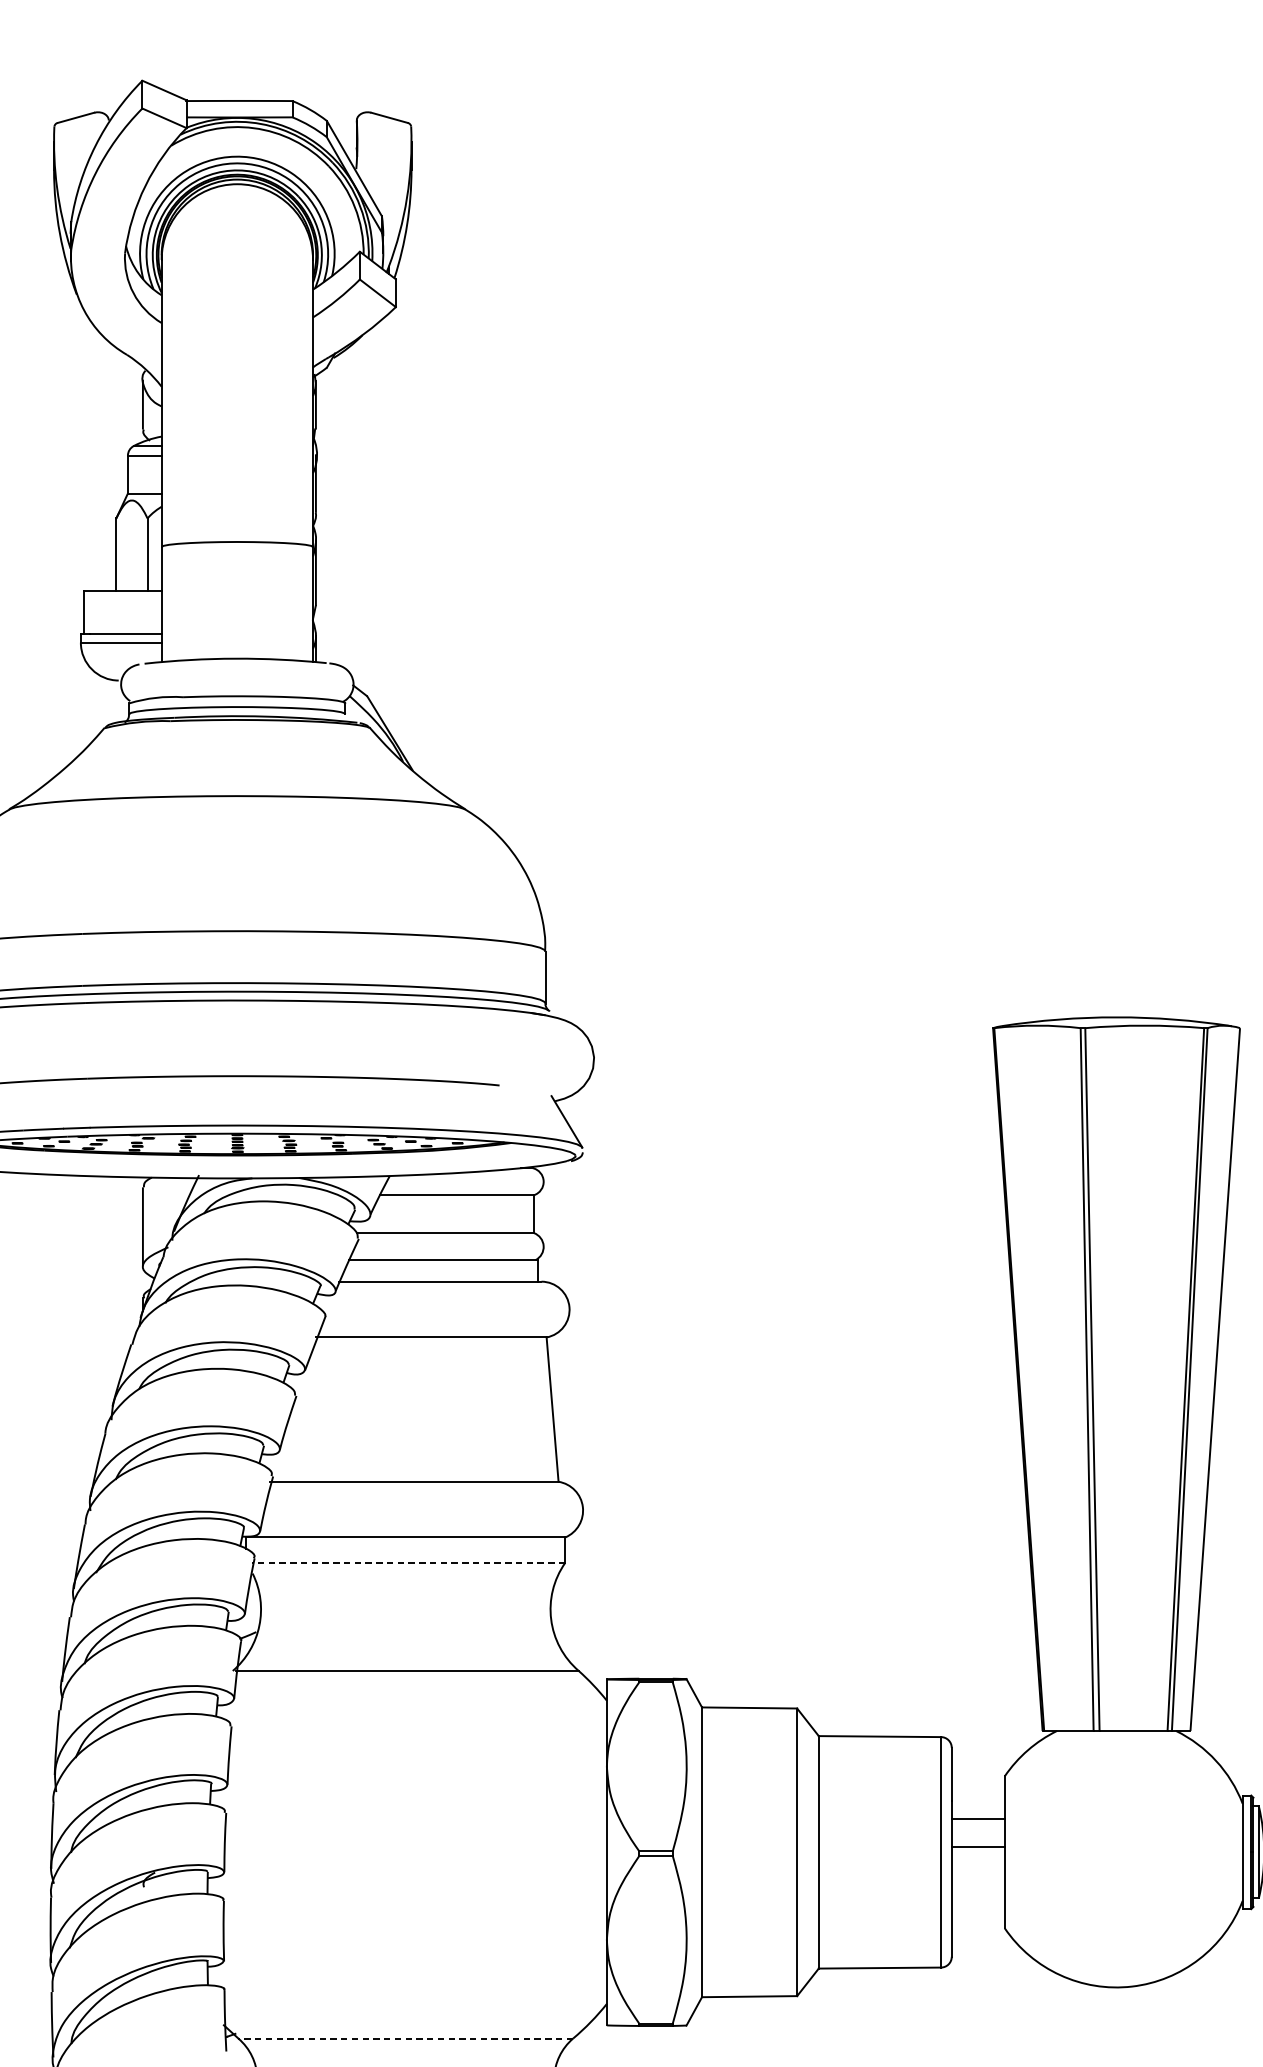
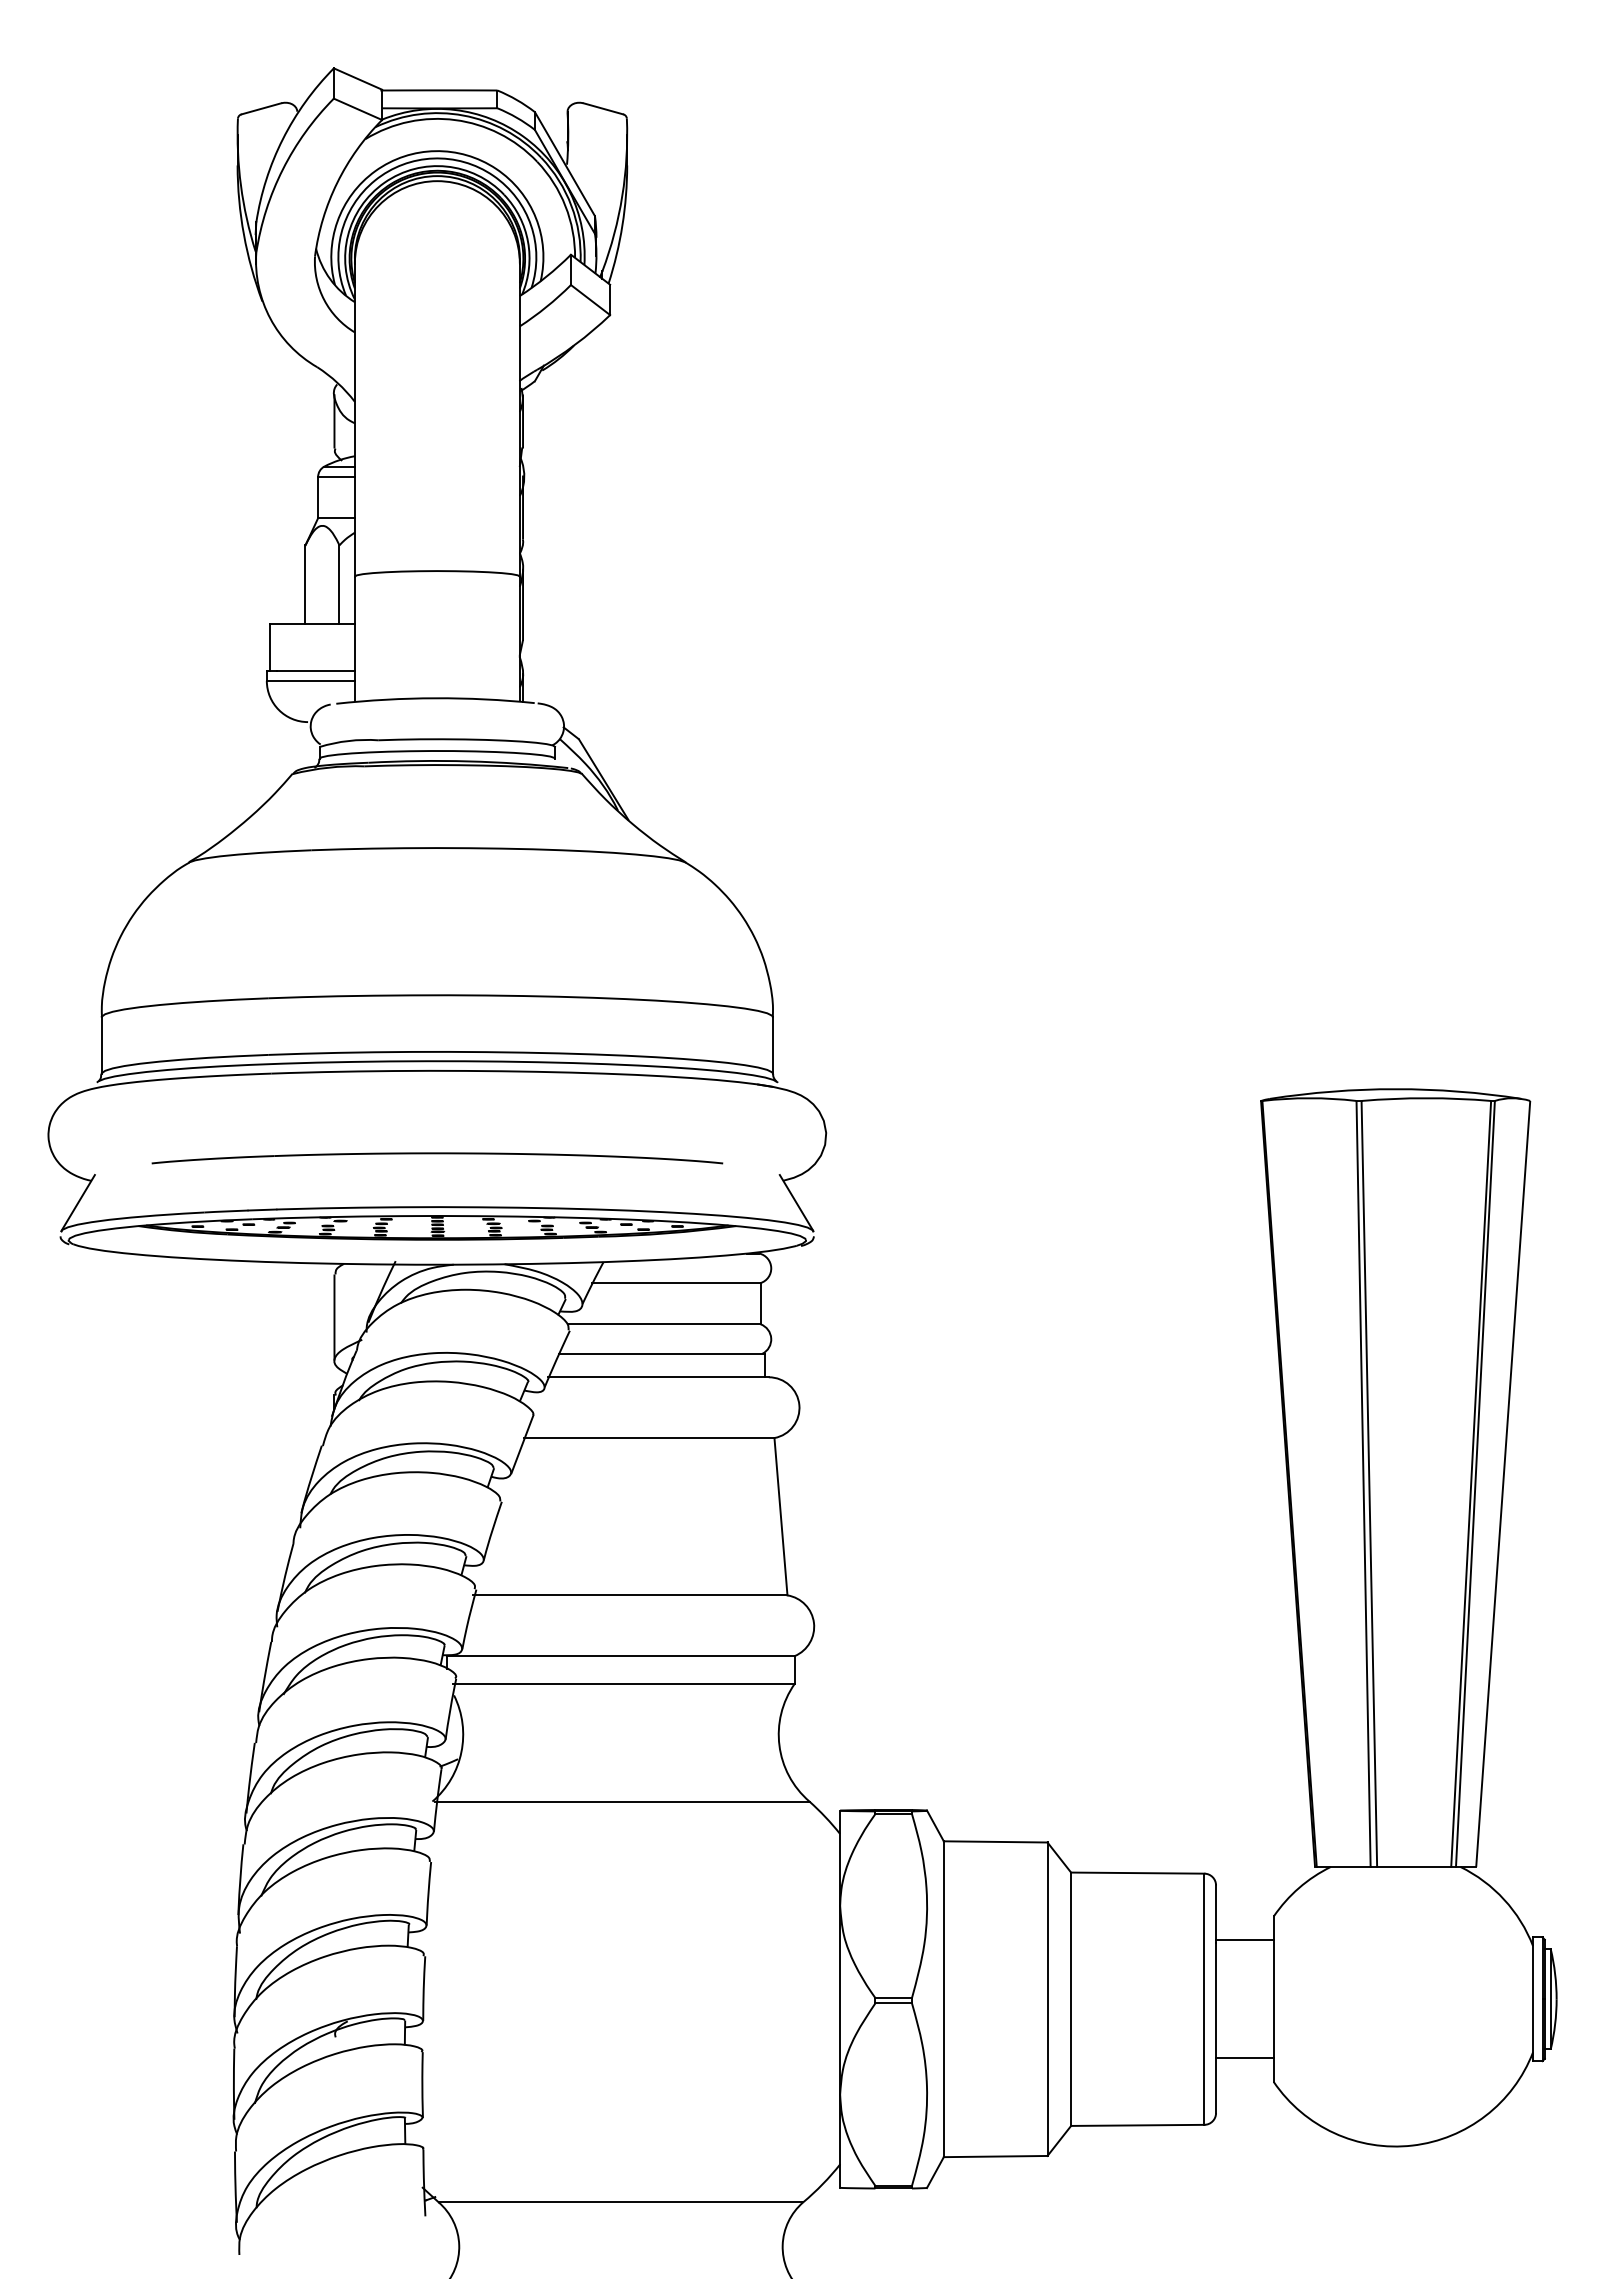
line: (409, 1562) -> (624, 1683), dashed -> solid
line: (977, 1819) -> (1244, 2058), moved
line: (977, 1847) -> (1244, 1940), moved
line: (405, 2038) -> (620, 2202), dashed -> solid

